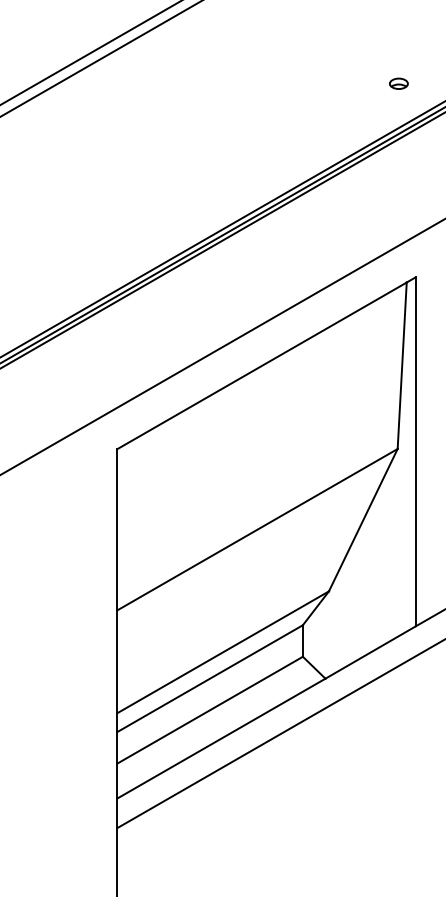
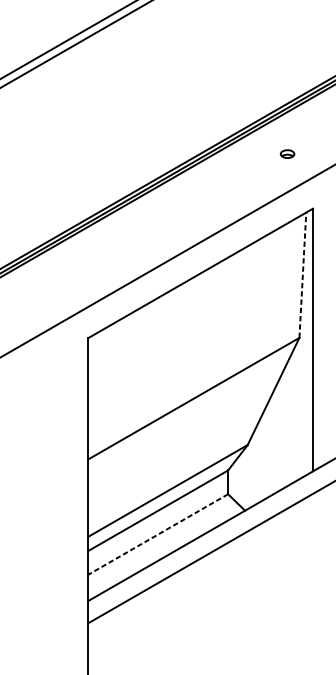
part: (398, 83) -> (287, 153), moved
line: (402, 365) -> (303, 275), solid -> dashed
line: (209, 710) -> (157, 534), solid -> dashed

